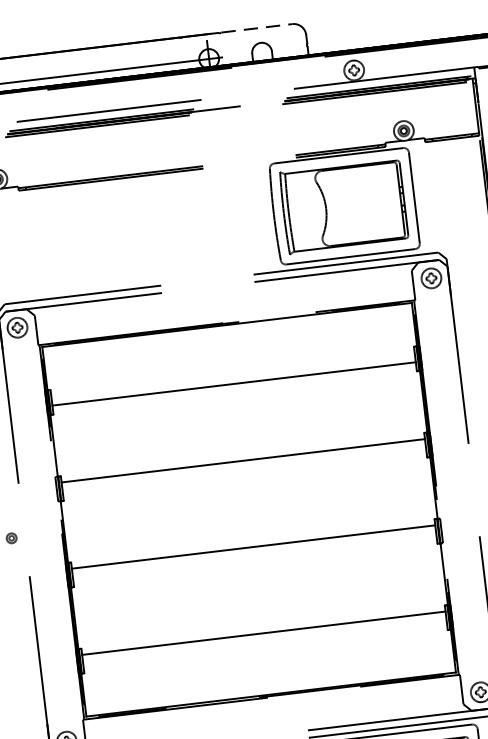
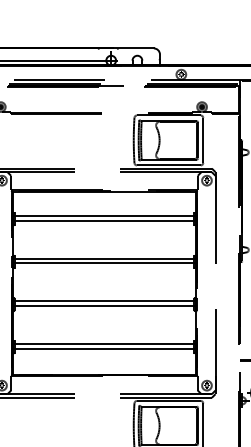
line: (257, 28) -> (136, 48), dashed -> solid
line: (233, 375) -> (104, 216), added
line: (244, 470) -> (104, 263), added
line: (254, 557) -> (104, 306), added
line: (264, 641) -> (104, 348), added

